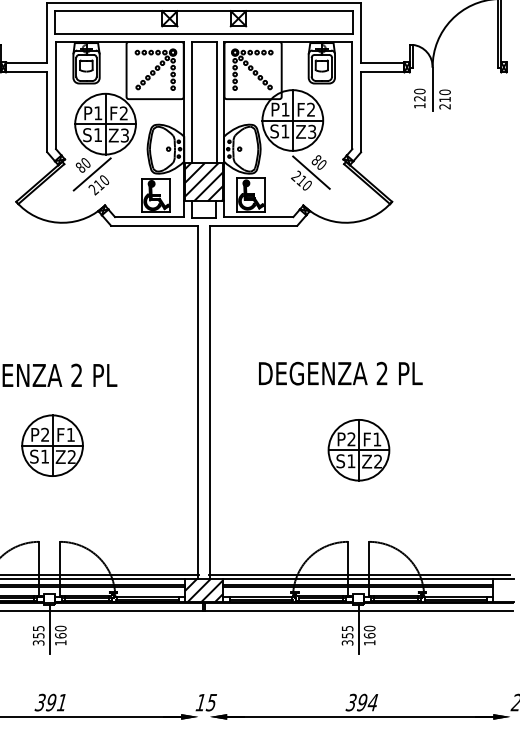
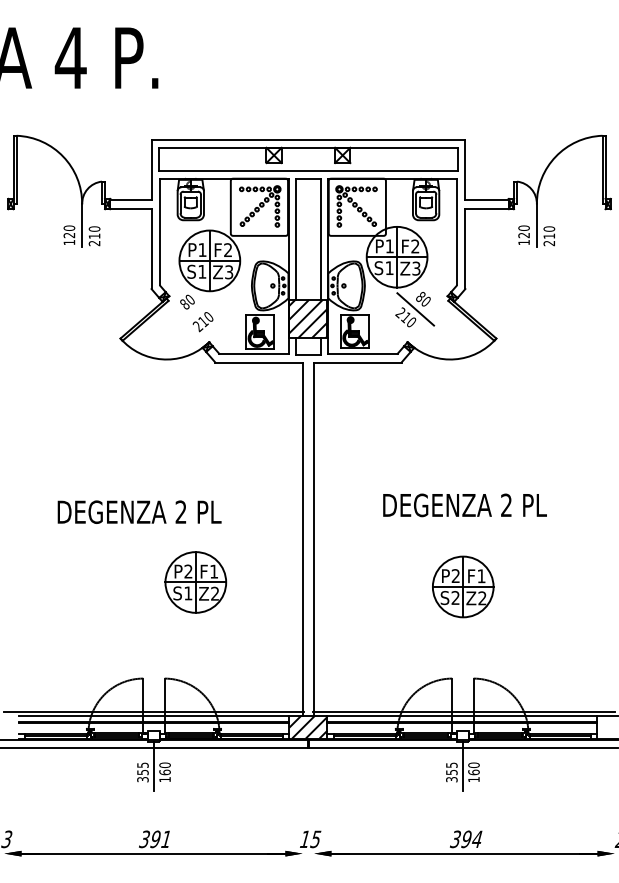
line: (92, 174) -> (196, 311), removed
text: (340, 373) -> (464, 505), moved
part: (52, 445) -> (195, 582), moved
text: (351, 460) -> (455, 597), S1 -> S2

